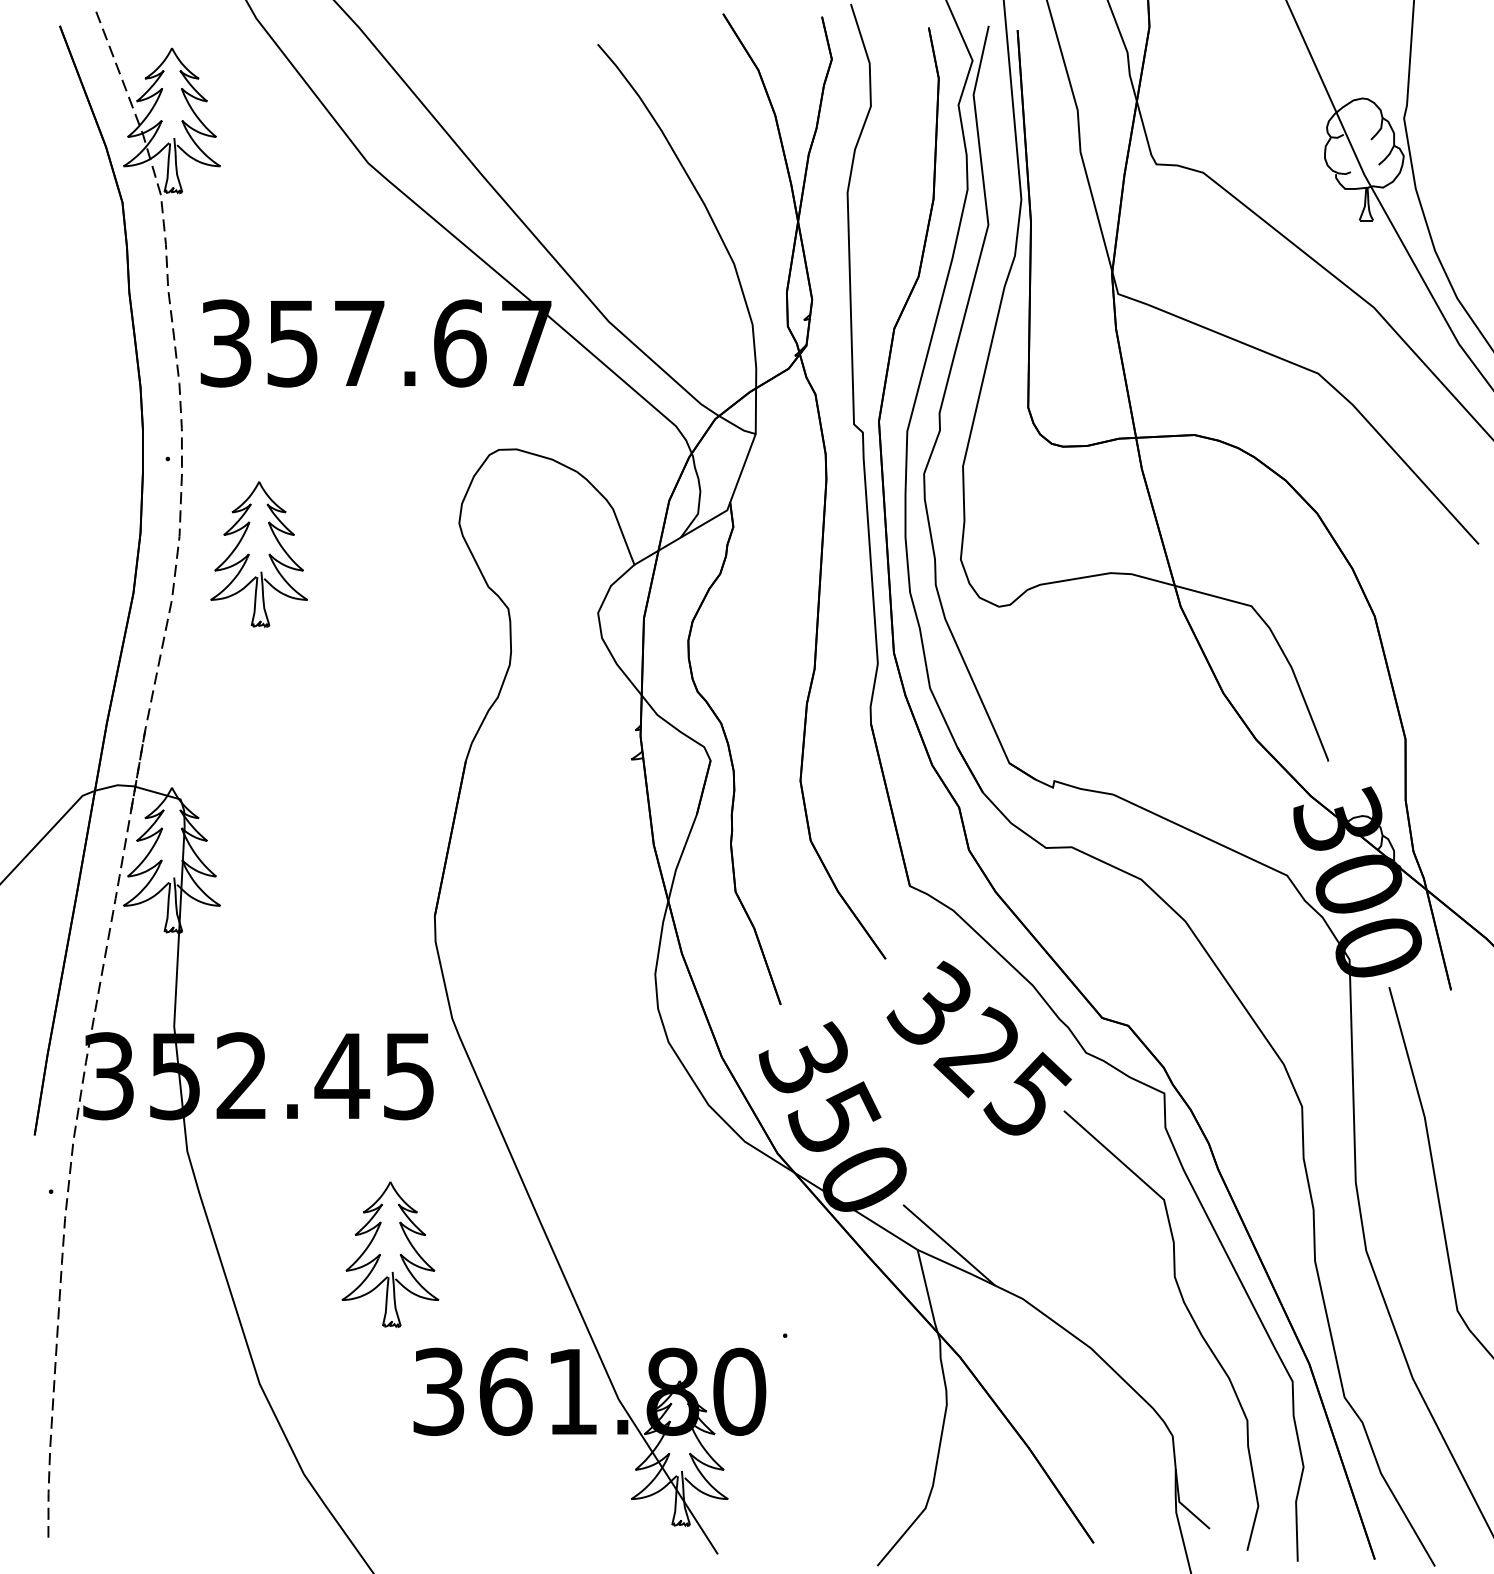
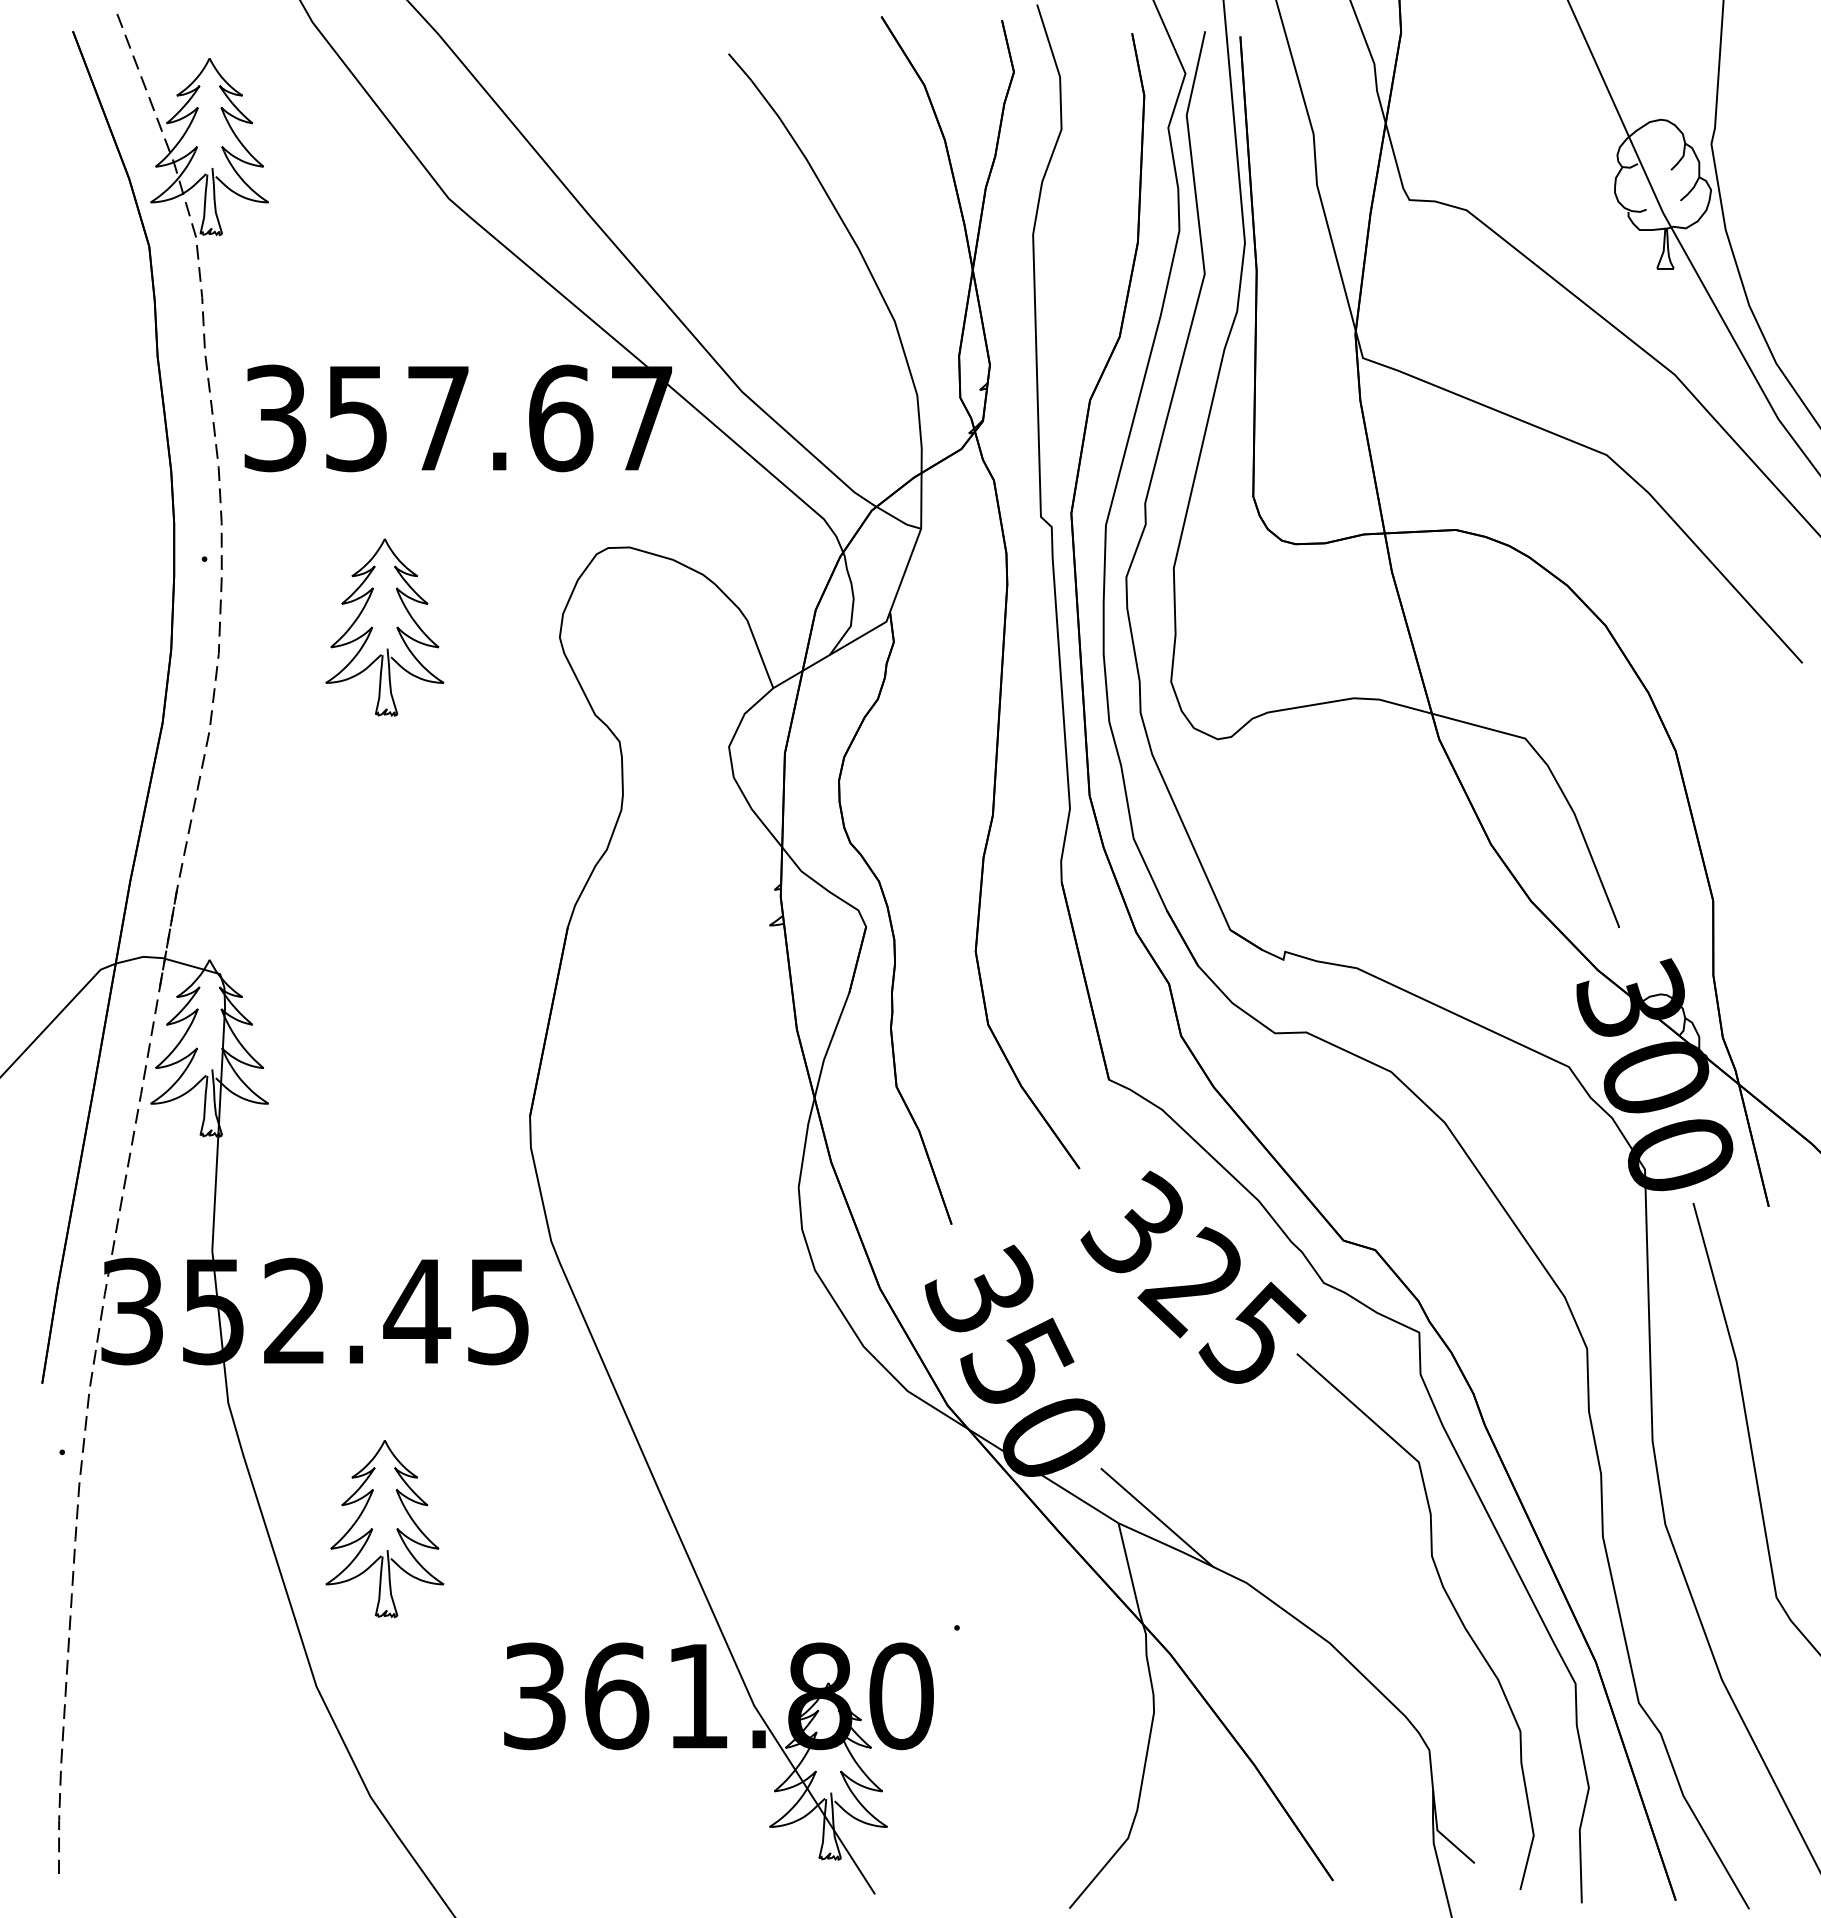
part: (258, 554) -> (384, 627), moved
part: (390, 1255) -> (384, 1529), moved

